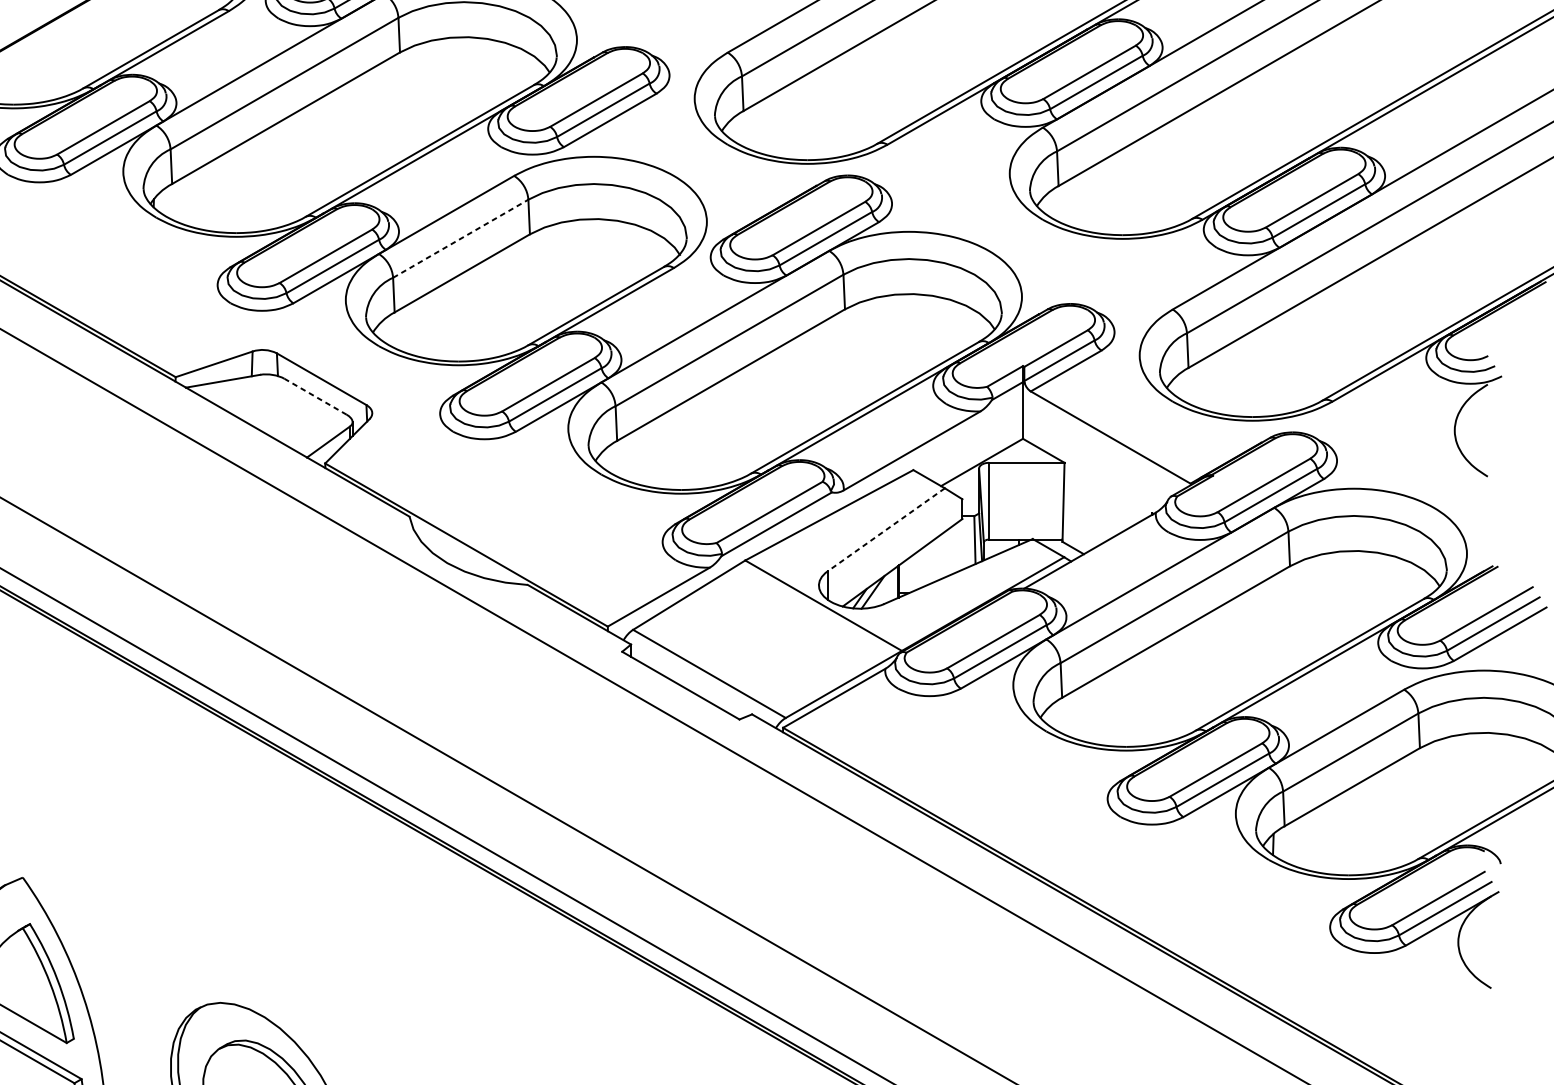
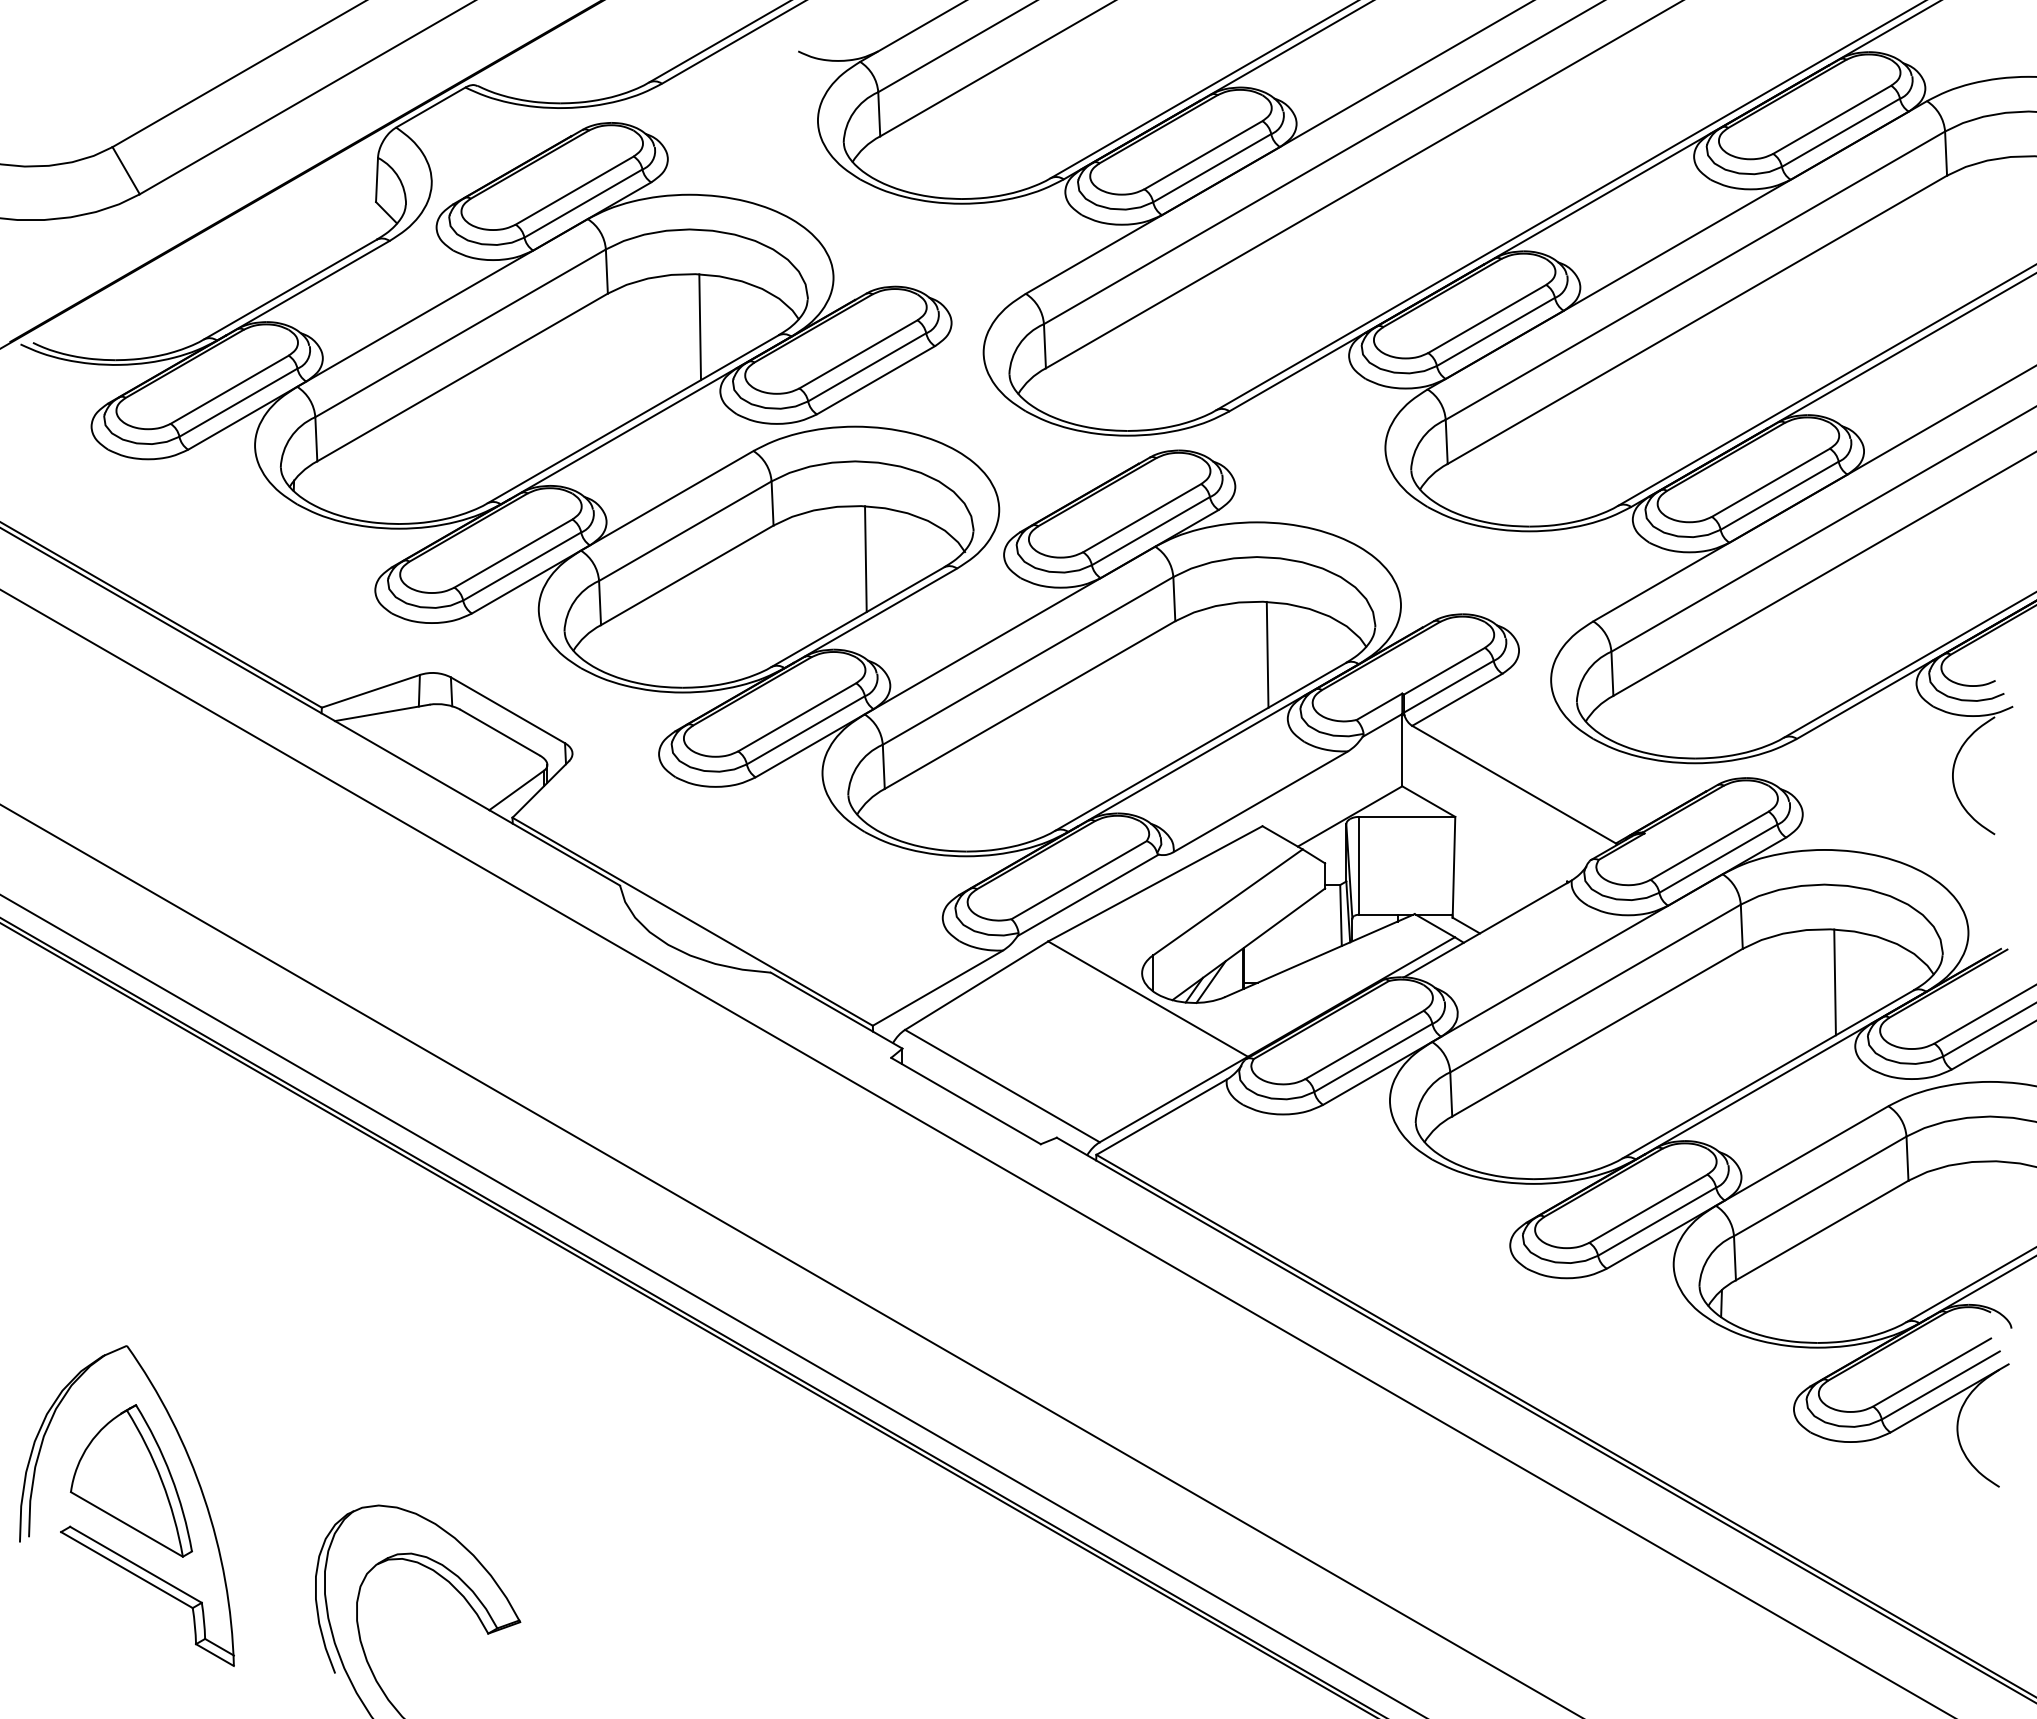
line: (472, 79) -> (700, 327), added
line: (460, 239) -> (685, 531), dashed -> solid
line: (602, 260) -> (865, 559), added
line: (917, 335) -> (1267, 654), added
line: (315, 396) -> (500, 732), dashed -> solid
line: (885, 529) -> (1227, 902), dashed -> solid
line: (1361, 592) -> (1834, 982), added

